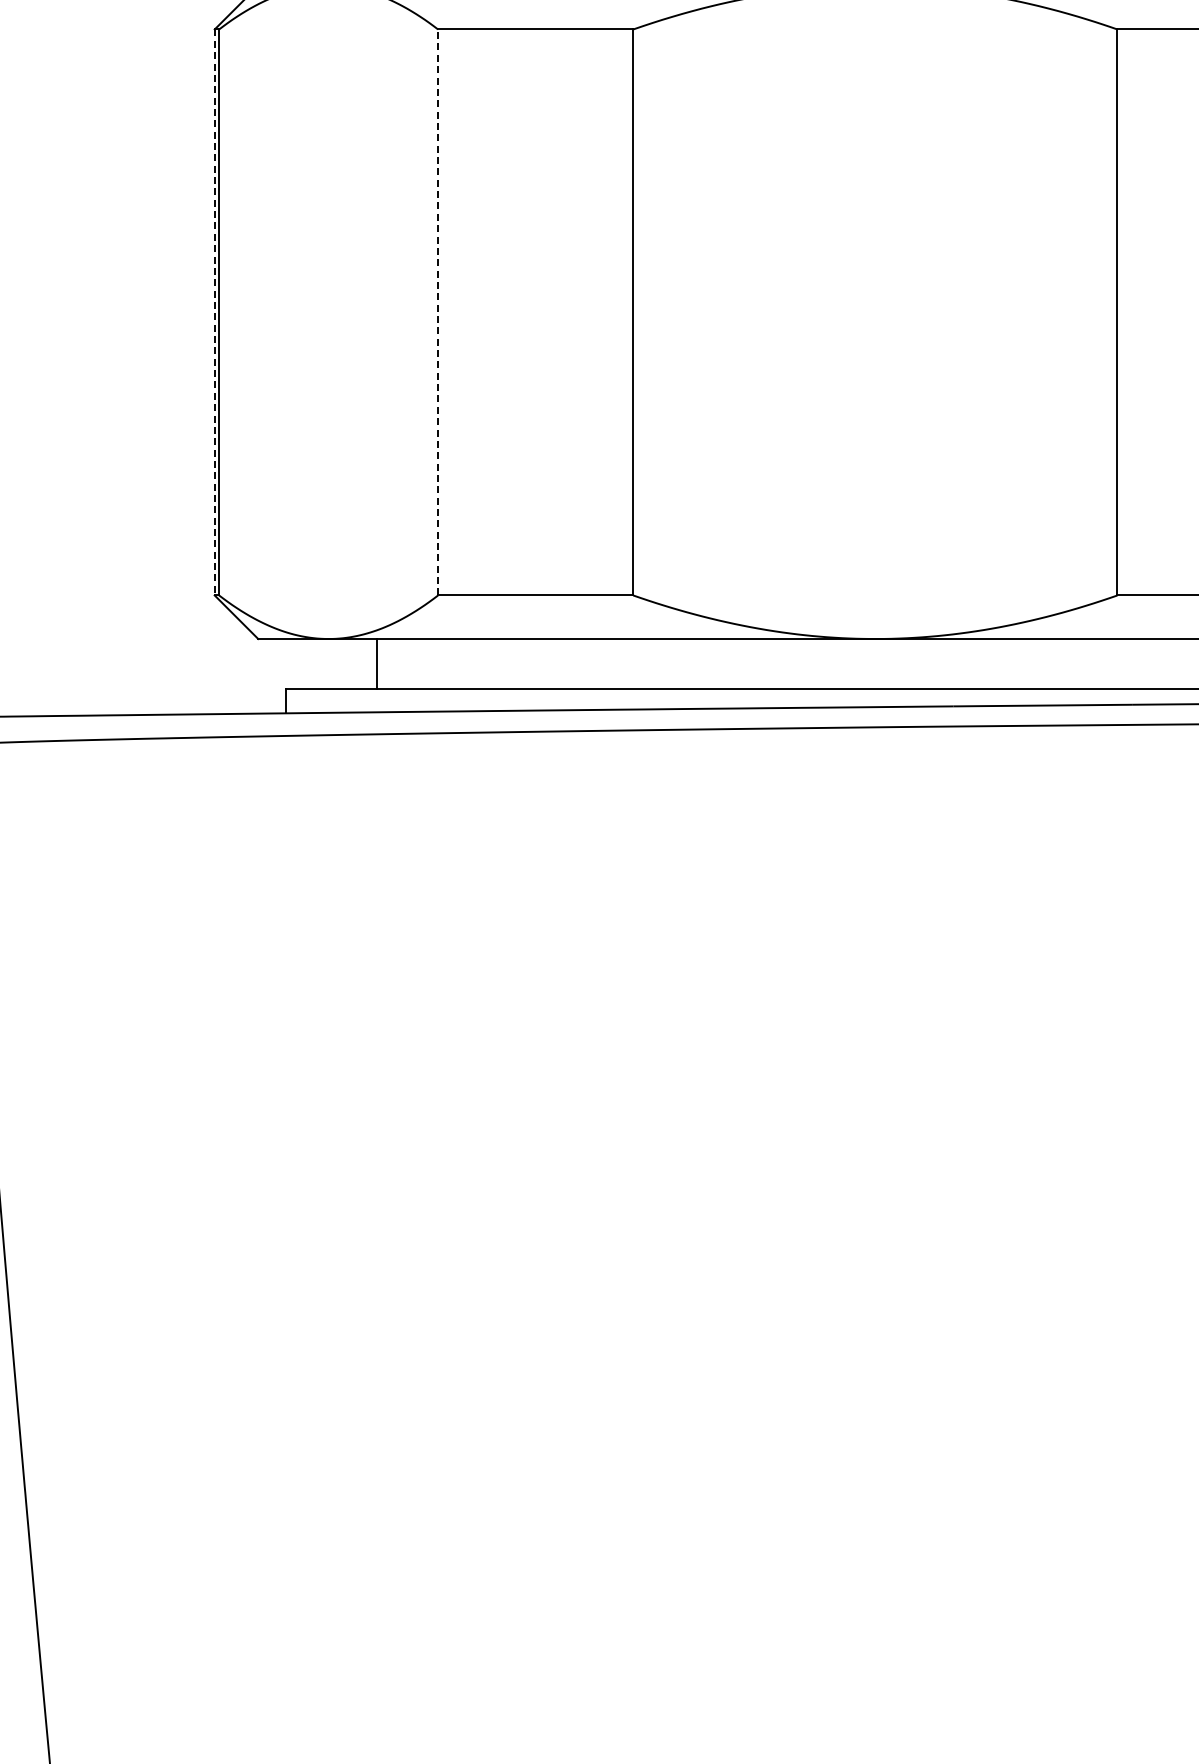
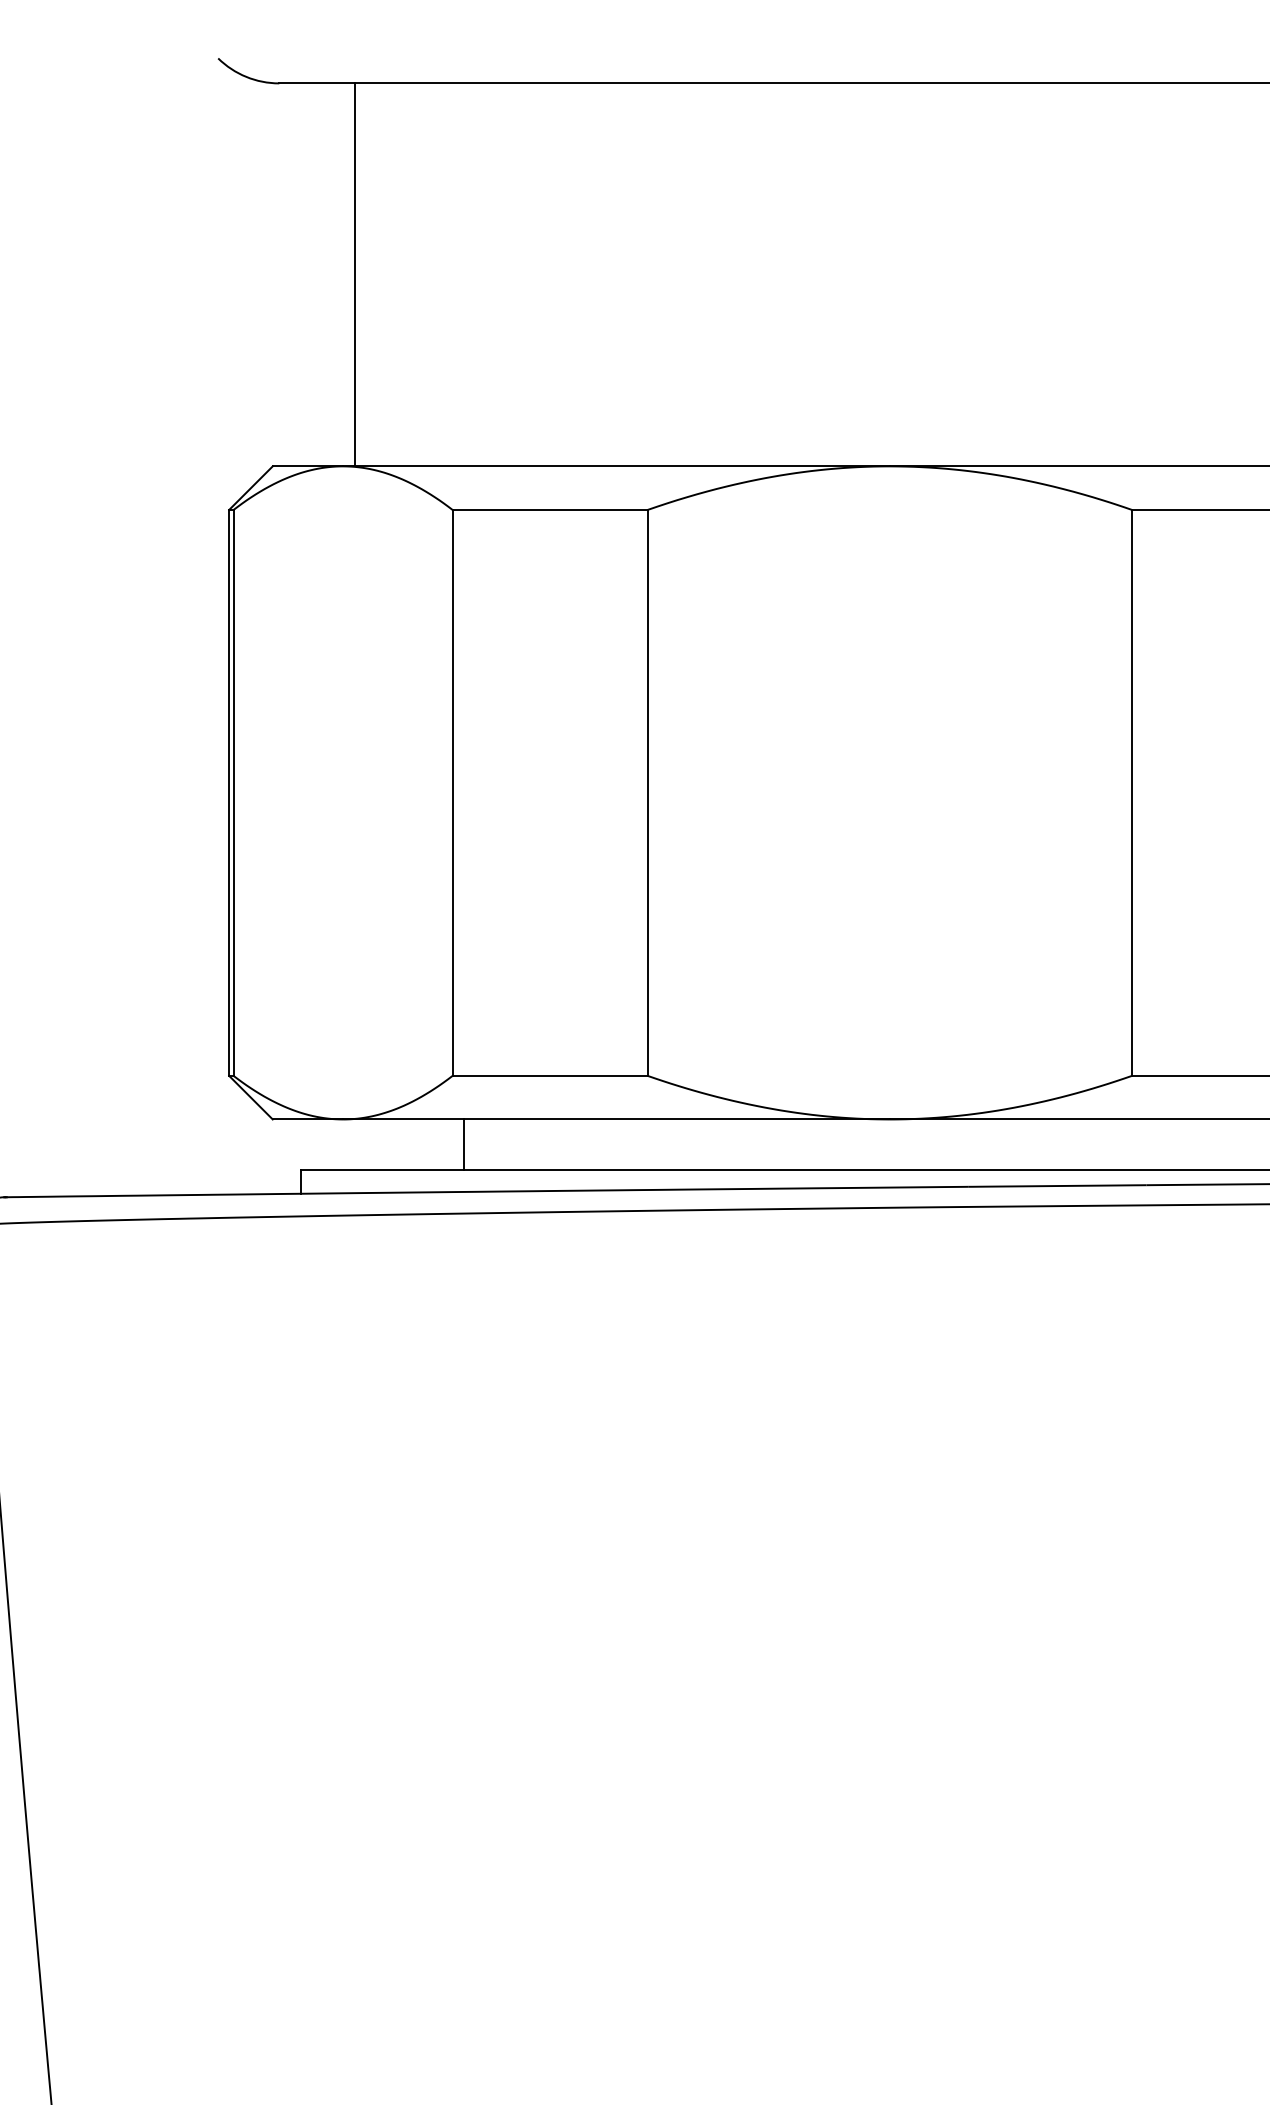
line: (438, 312) -> (452, 792), dashed -> solid
line: (215, 313) -> (229, 793), dashed -> solid
line: (377, 664) -> (464, 1144), moved

